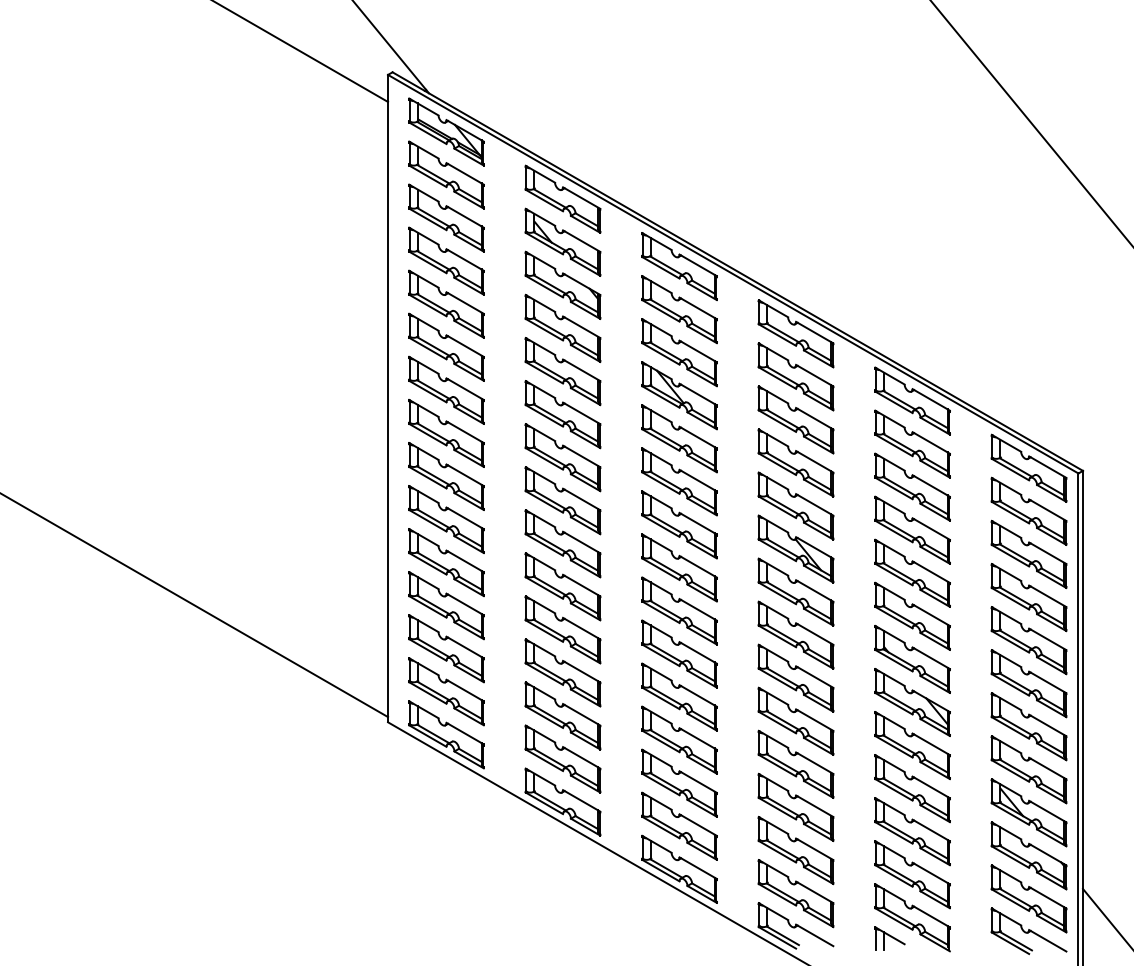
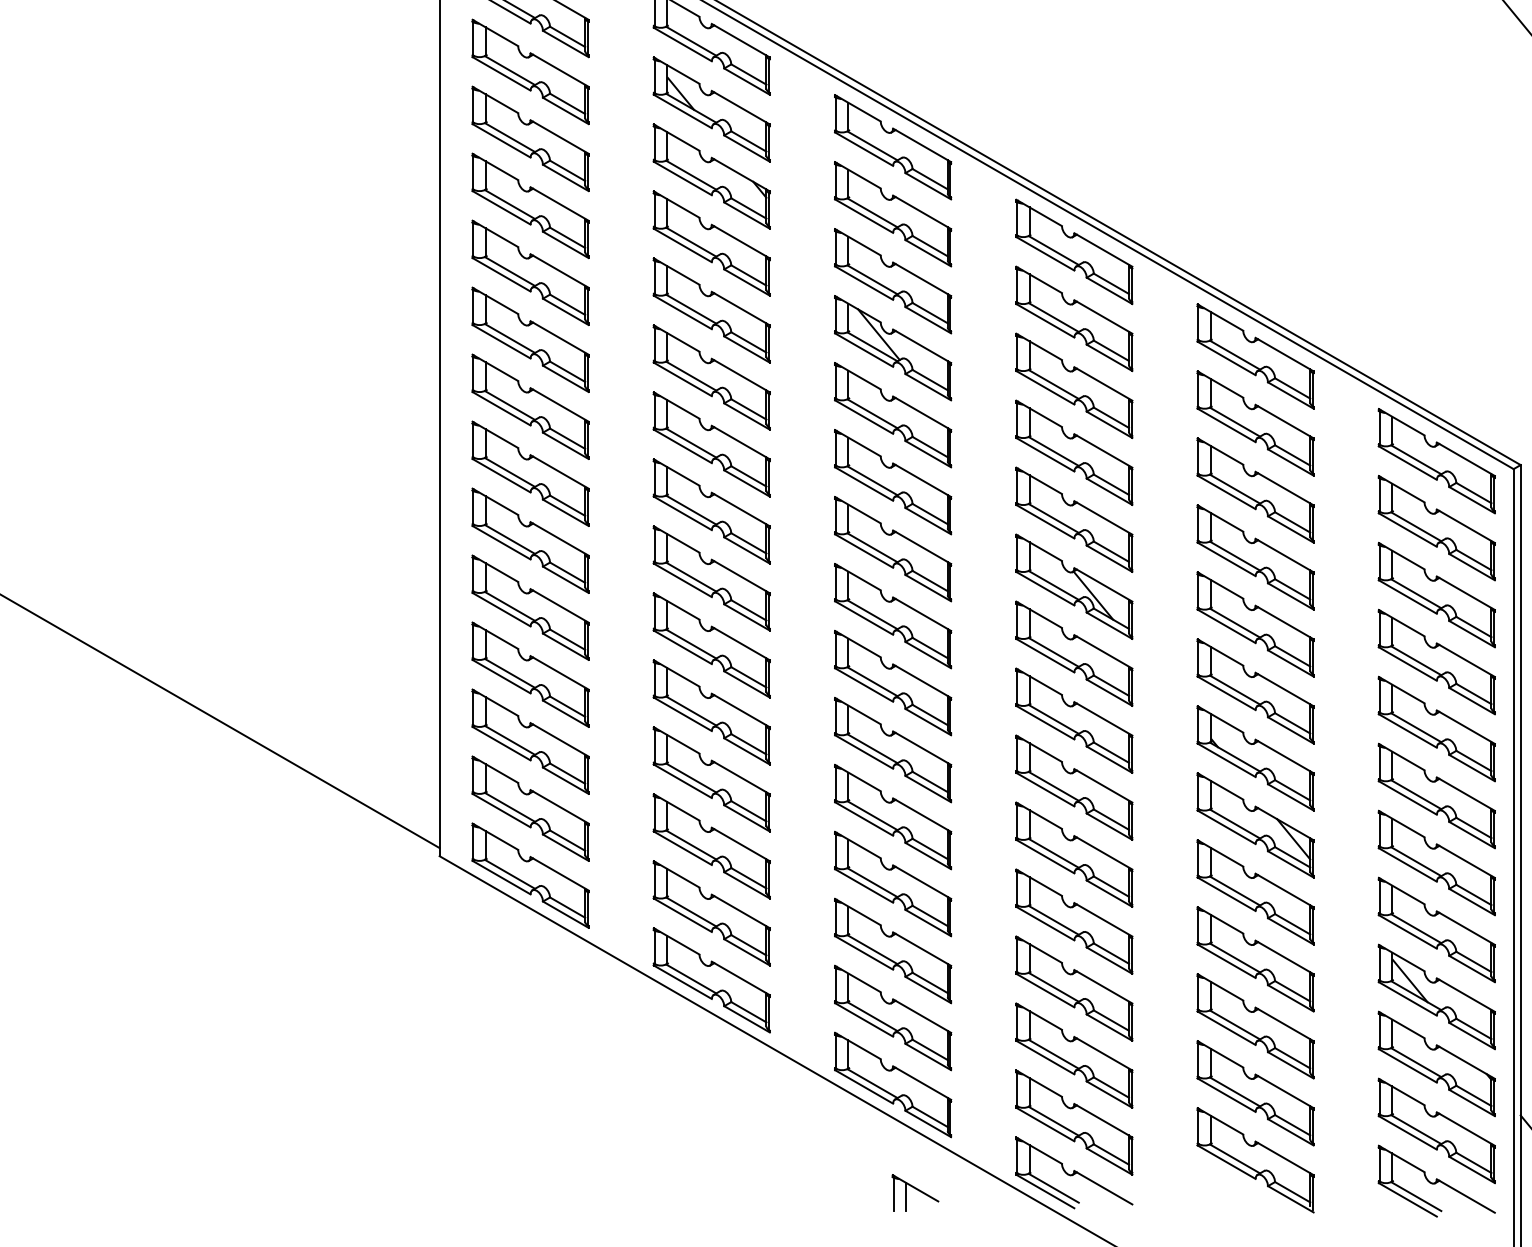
part: (889, 938) -> (914, 1192), moved

